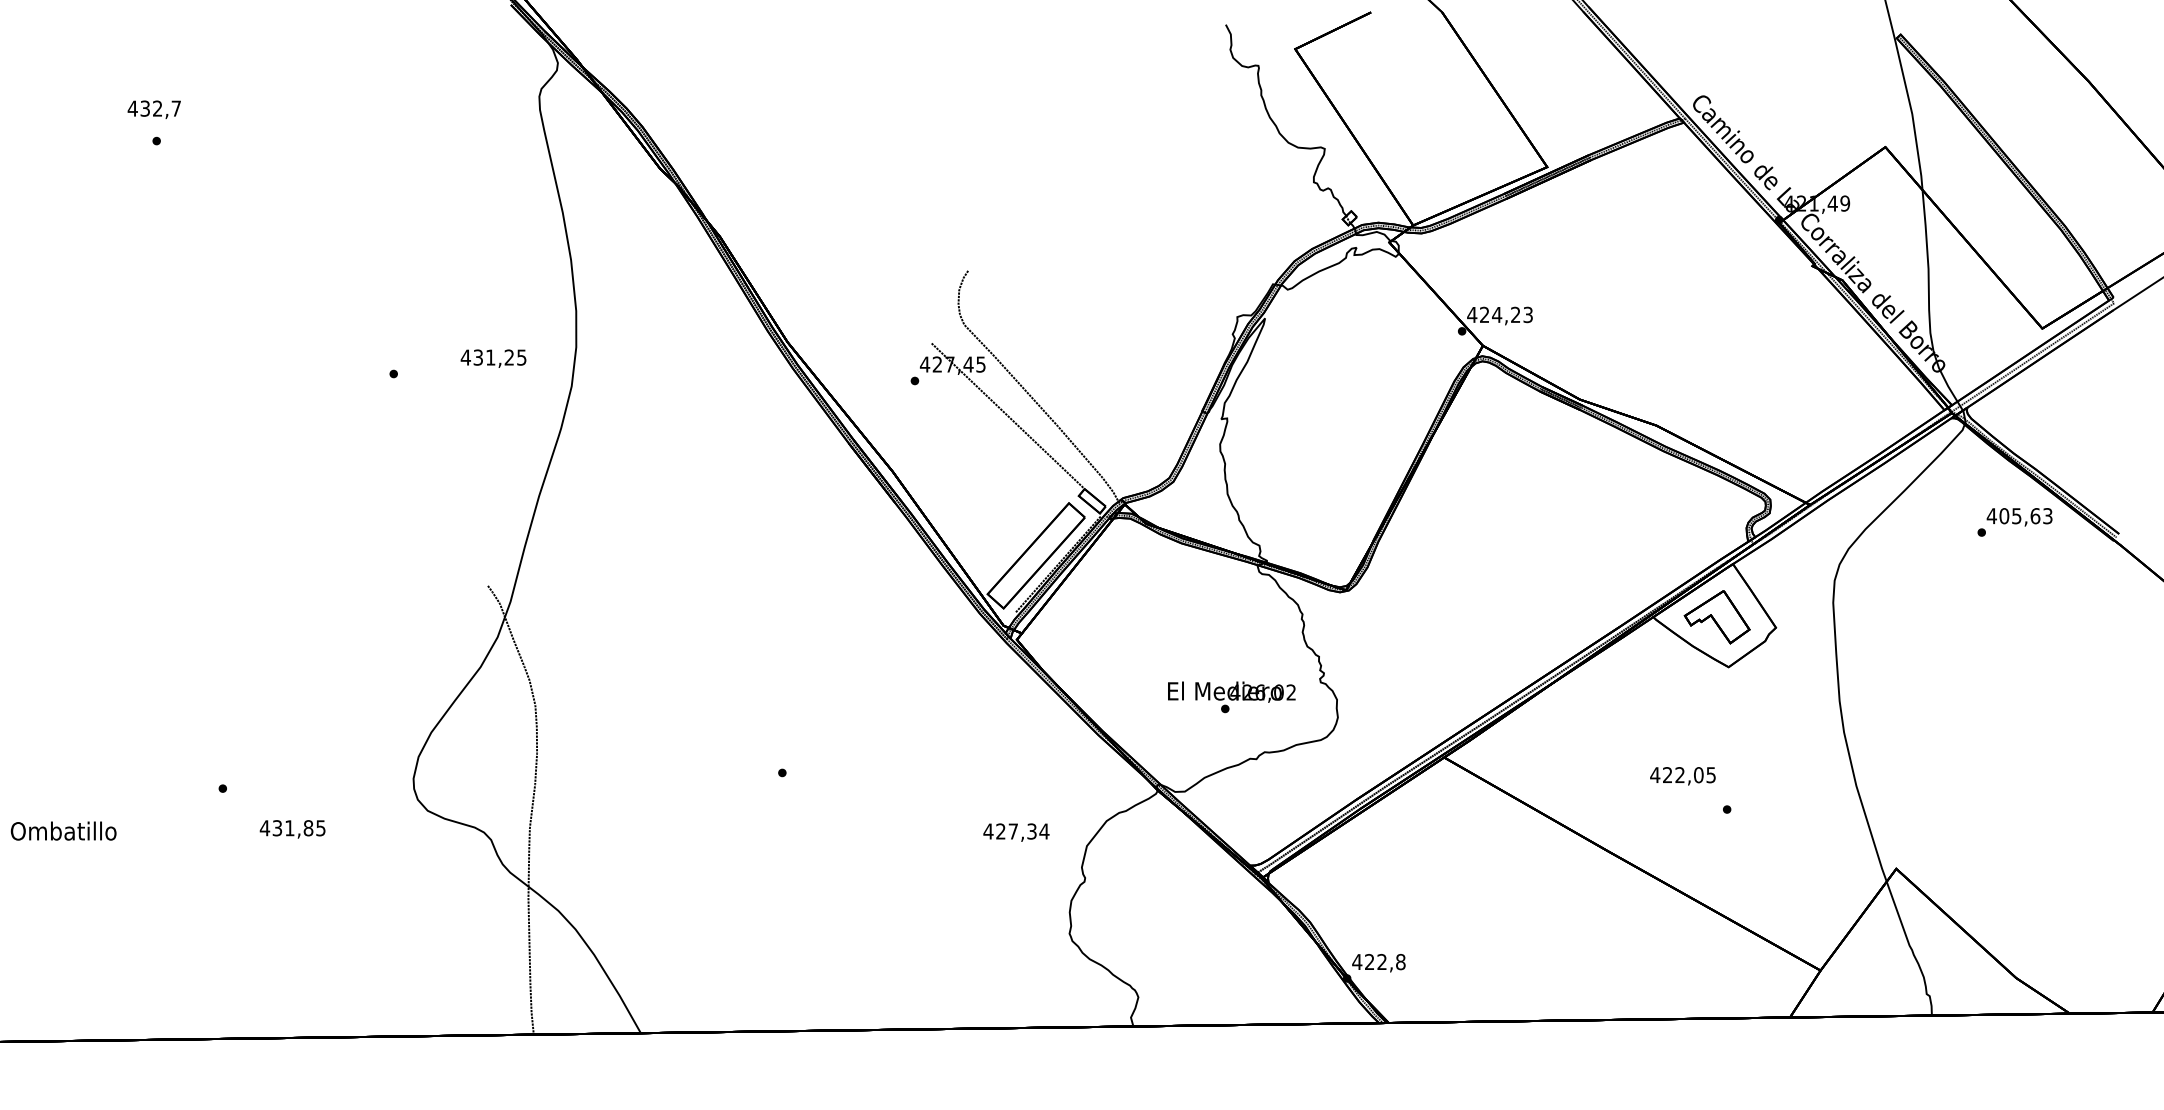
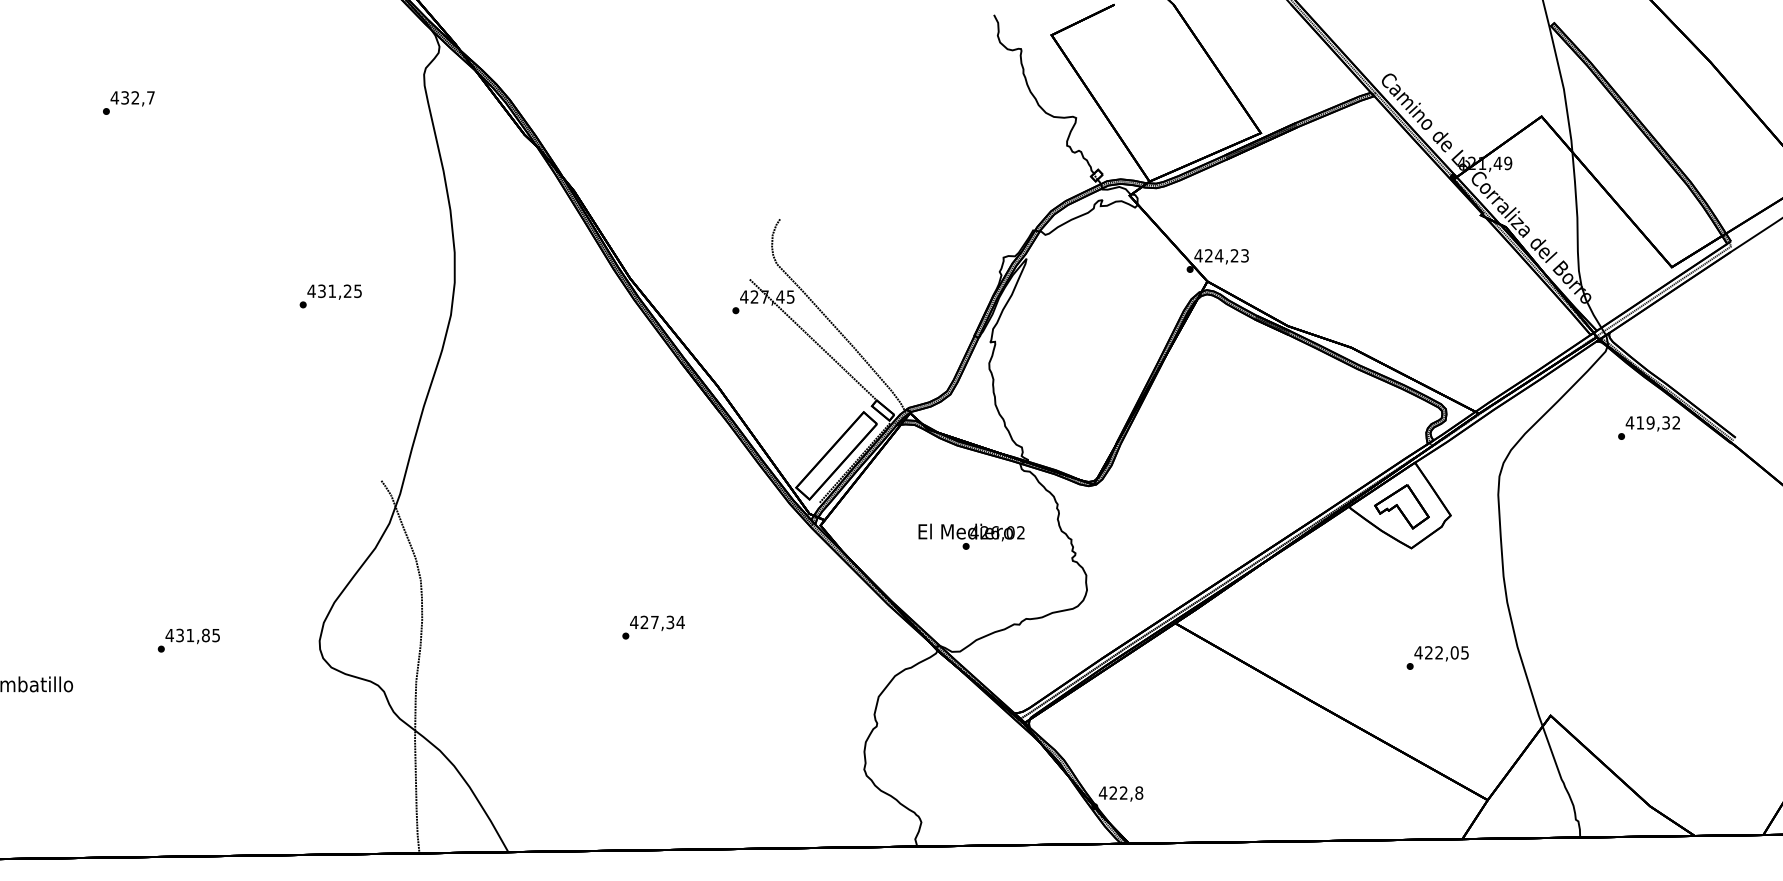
text: (153, 109) -> (131, 98), moved
text: (493, 358) -> (334, 292), moved
text: (2025, 516) -> (1657, 423), 405,63 -> 419,32
text: (1231, 697) -> (971, 536), moved
text: (1682, 776) -> (1441, 653), moved
text: (292, 829) -> (192, 636), moved
text: (1016, 832) -> (657, 623), moved

